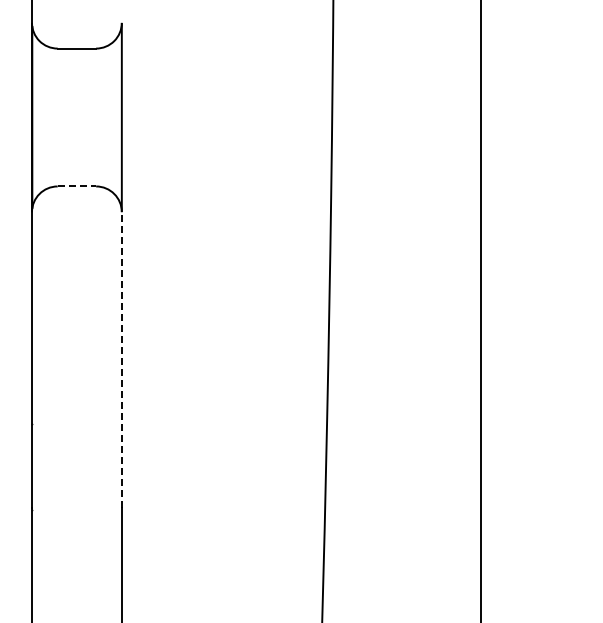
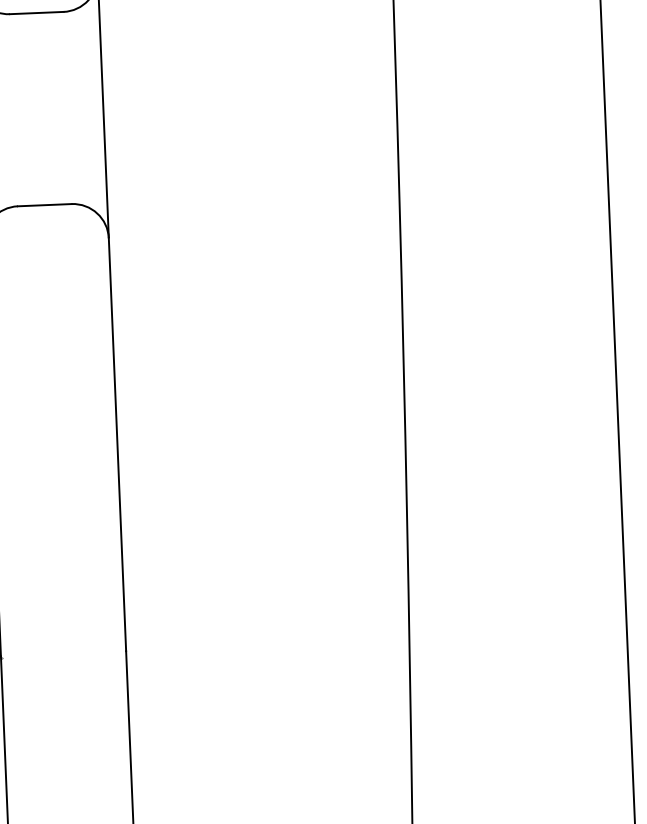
line: (77, 186) -> (45, 205), dashed -> solid
line: (121, 359) -> (116, 443), dashed -> solid

